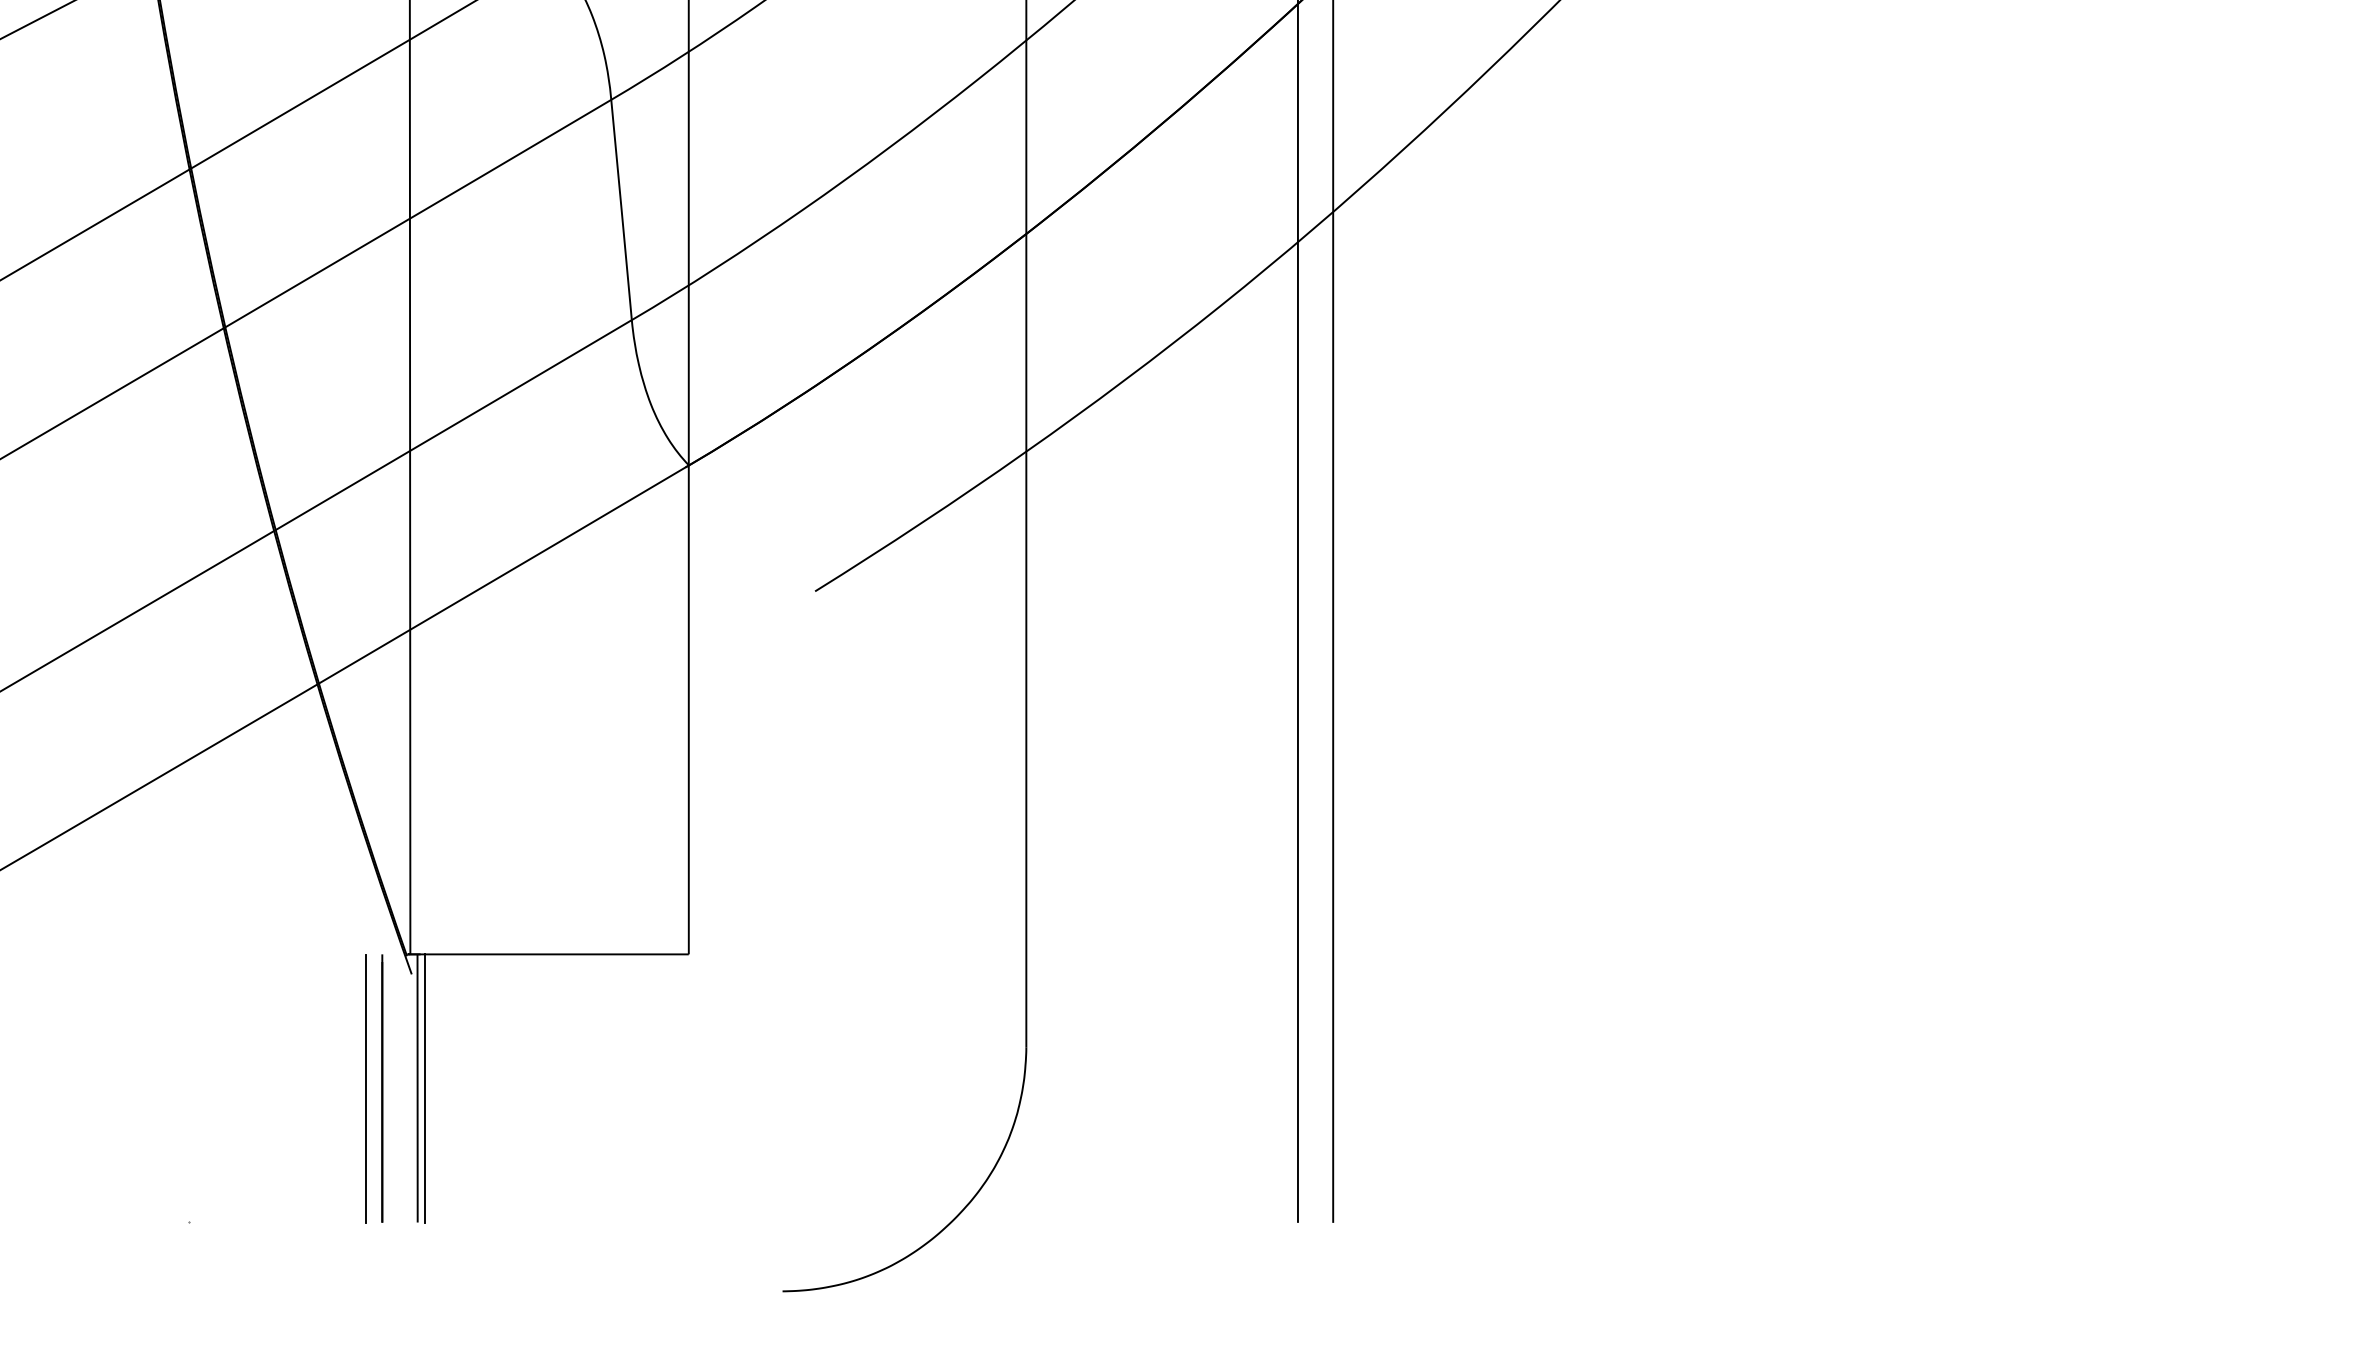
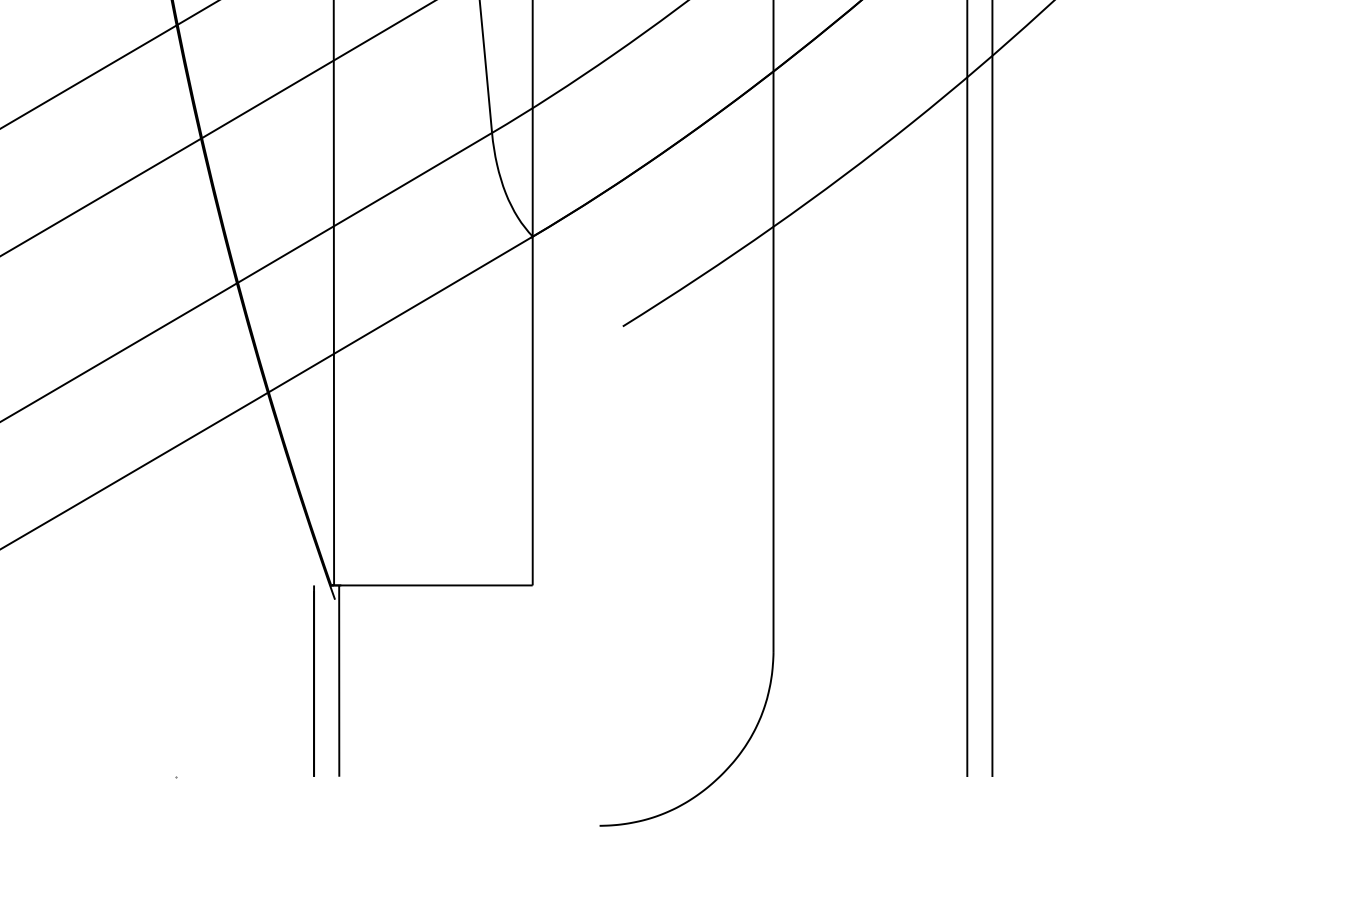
line: (365, 1088) -> (302, 681), removed
line: (425, 1088) -> (344, 681), removed

